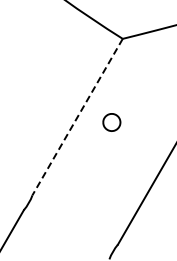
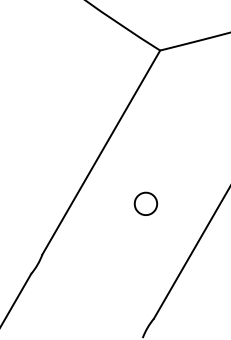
line: (77, 117) -> (101, 153), dashed -> solid
part: (111, 122) -> (145, 203), moved

